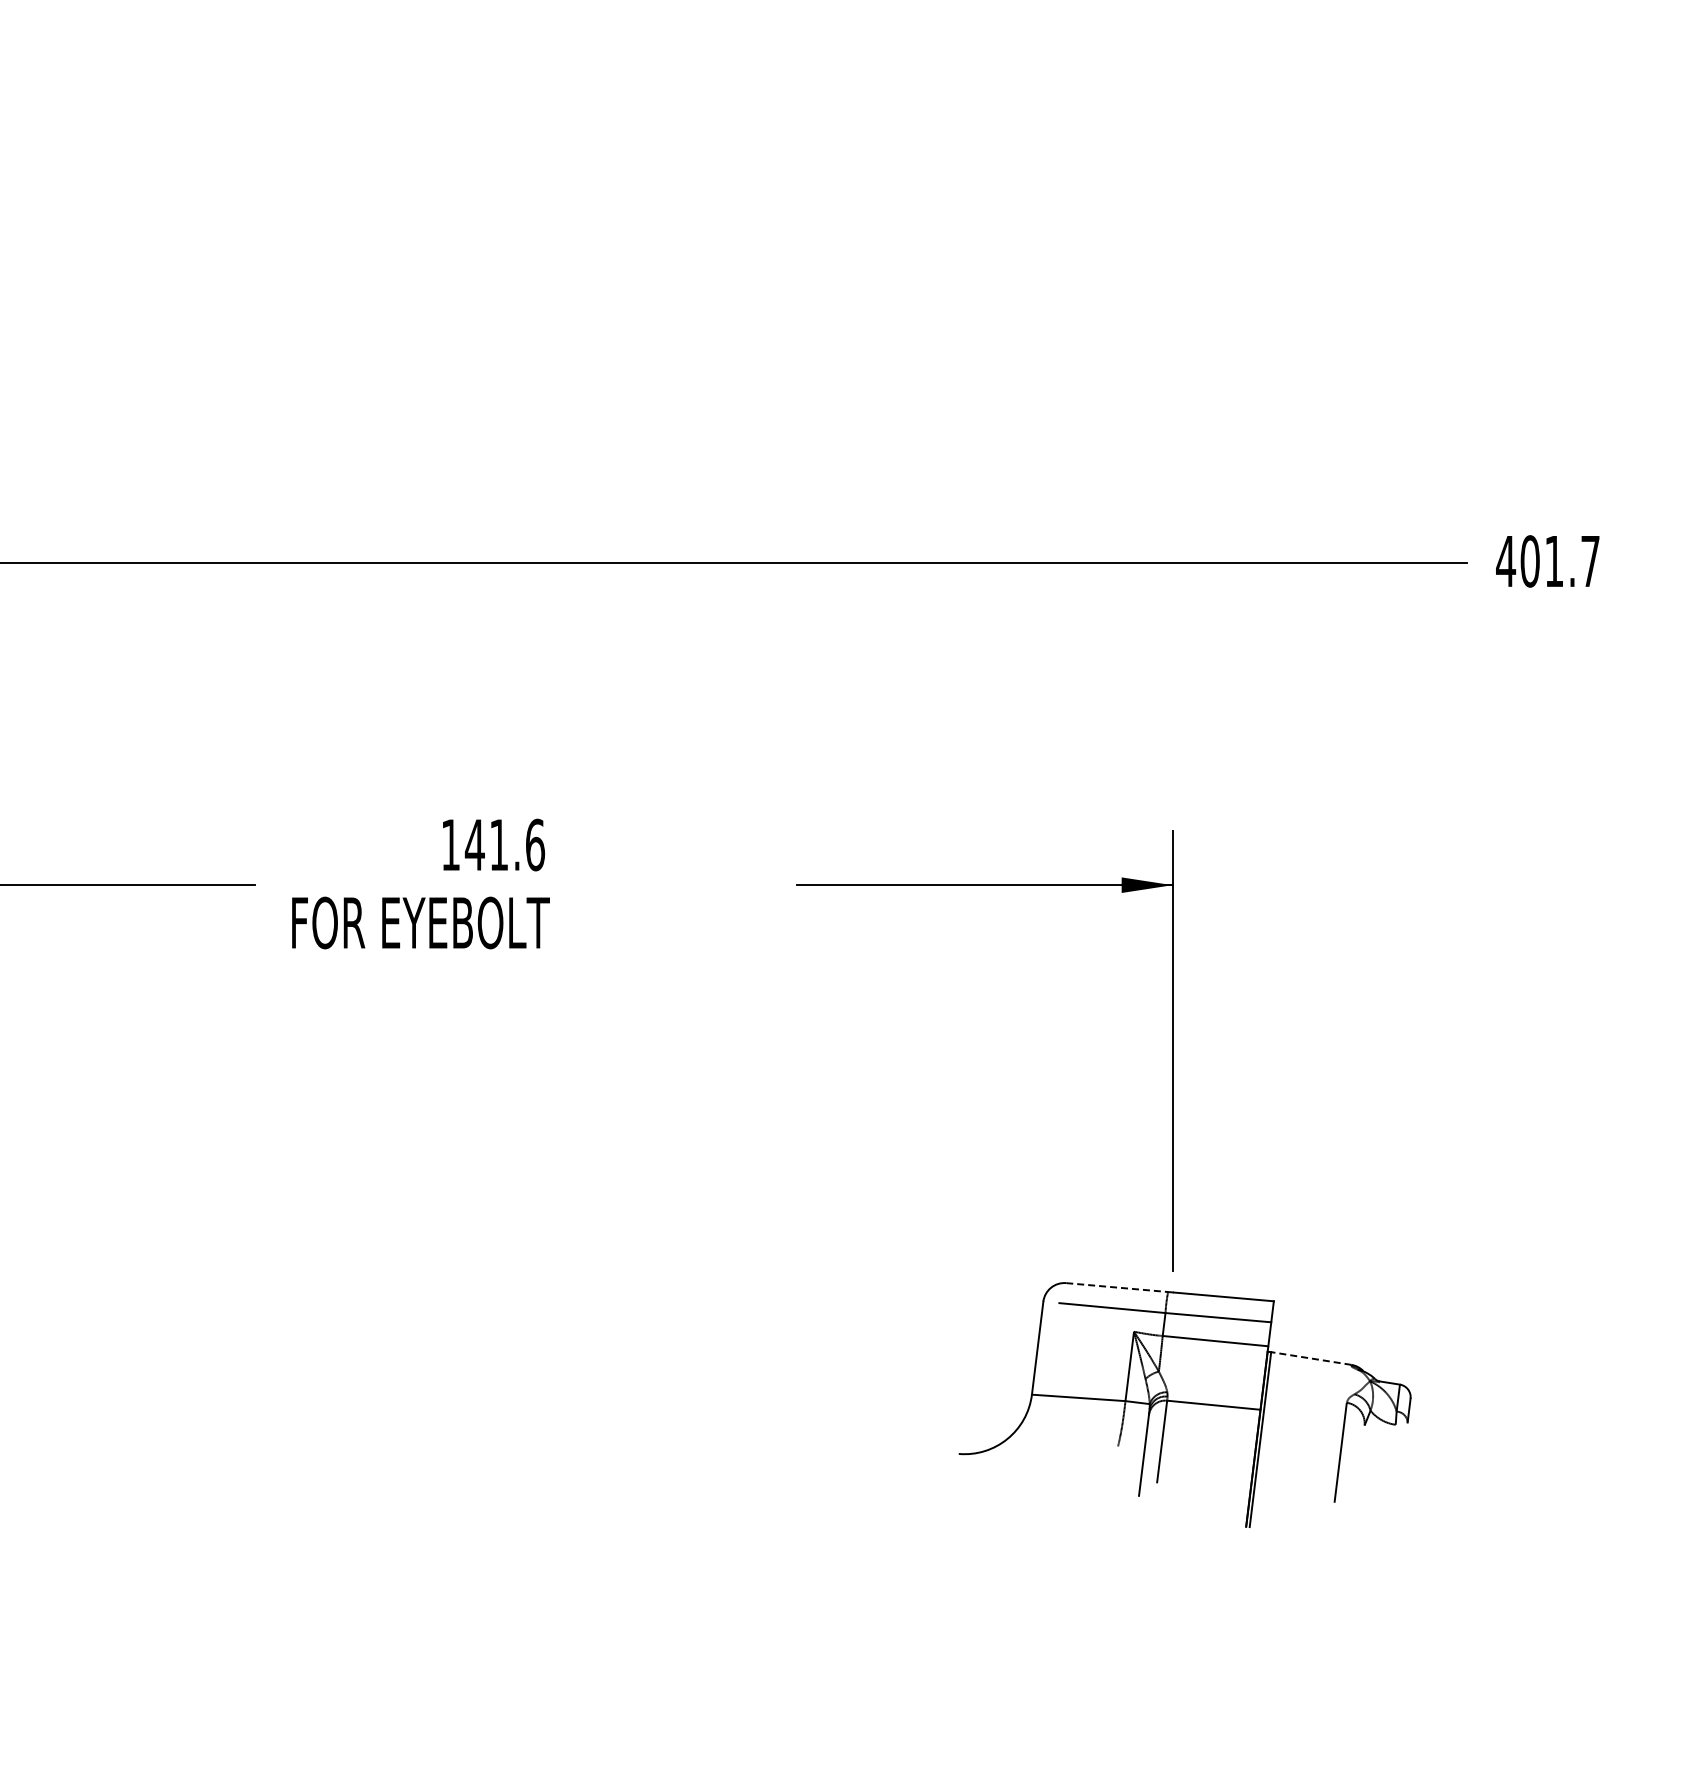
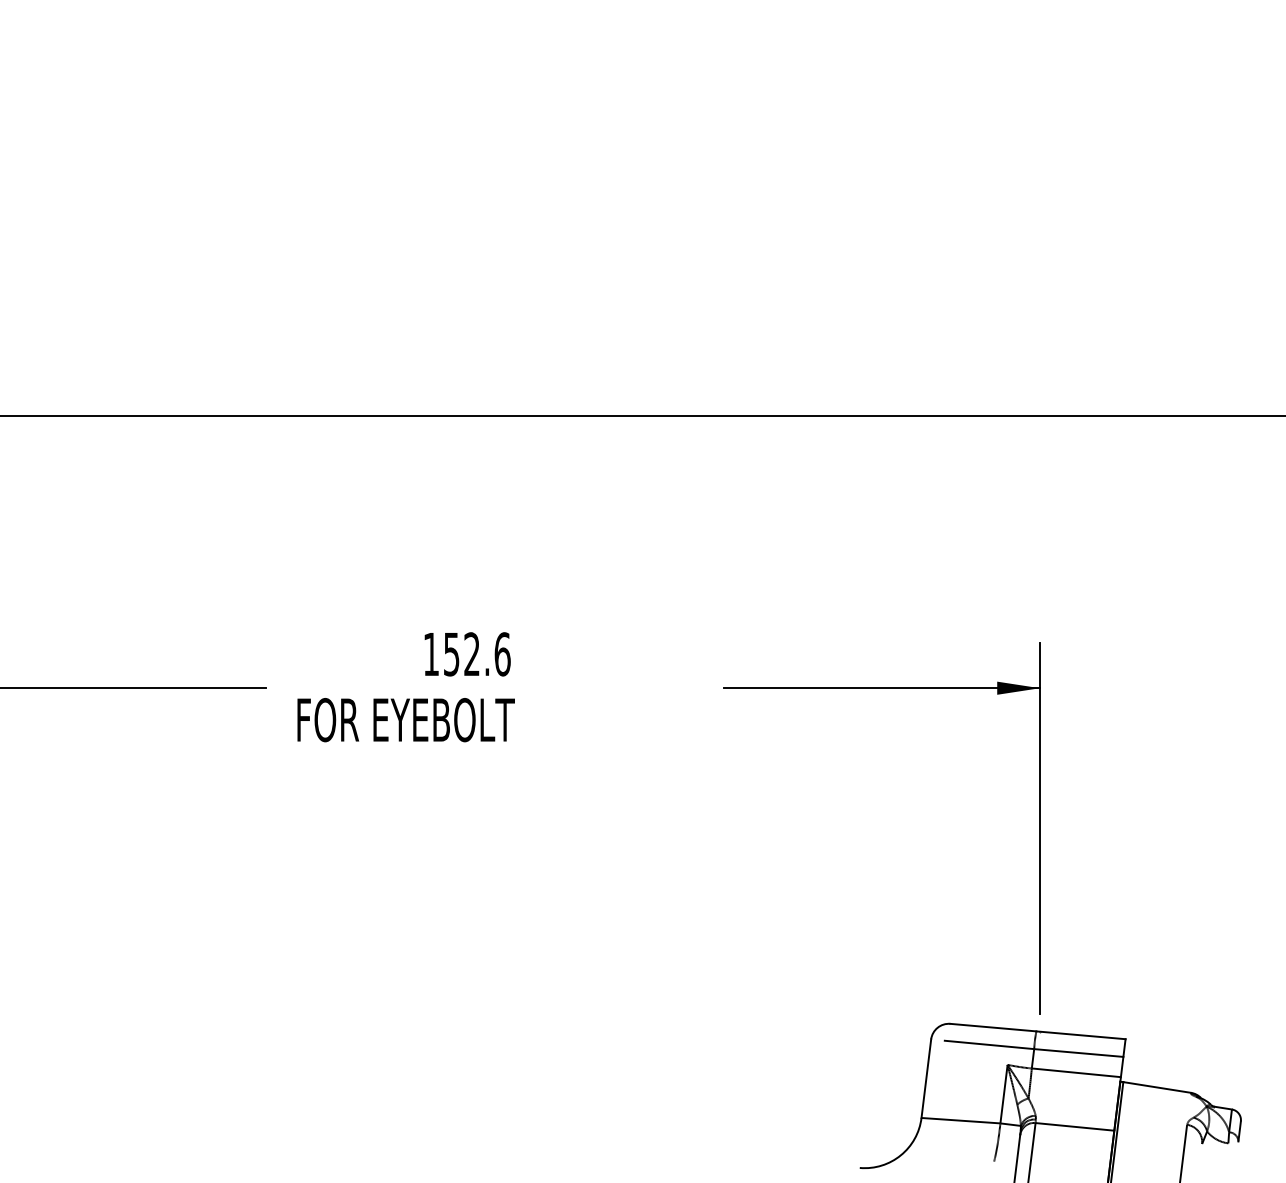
text: (485, 844) -> (460, 653), 141.6 -> 152.6
line: (1117, 1287) -> (993, 1027), dashed -> solid
line: (1311, 1358) -> (1157, 1087), dashed -> solid

